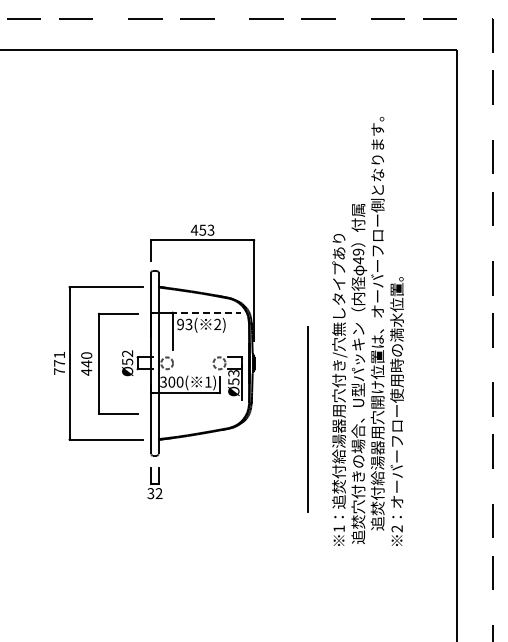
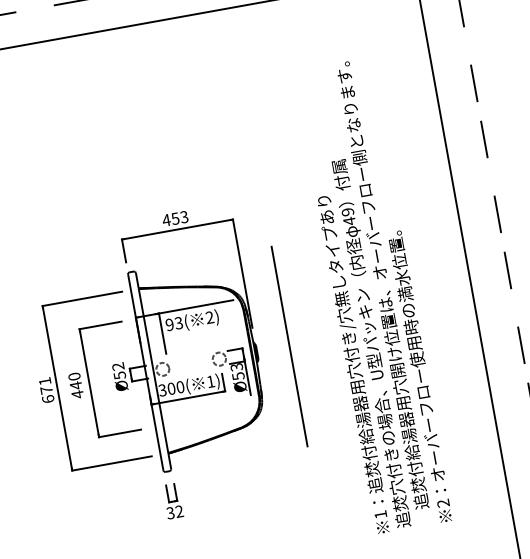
line: (205, 312) -> (194, 307), dashed -> solid
text: (59, 371) -> (48, 399), 771 -> 671
line: (307, 419) -> (289, 346), moved

